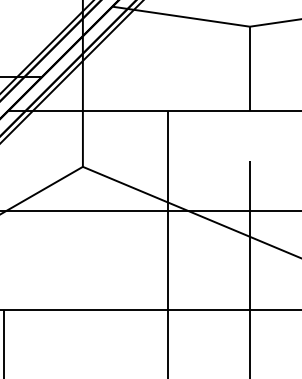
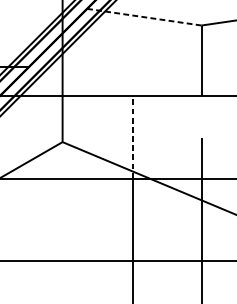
line: (181, 16) -> (144, 17), solid -> dashed
line: (168, 160) -> (133, 136), solid -> dashed

